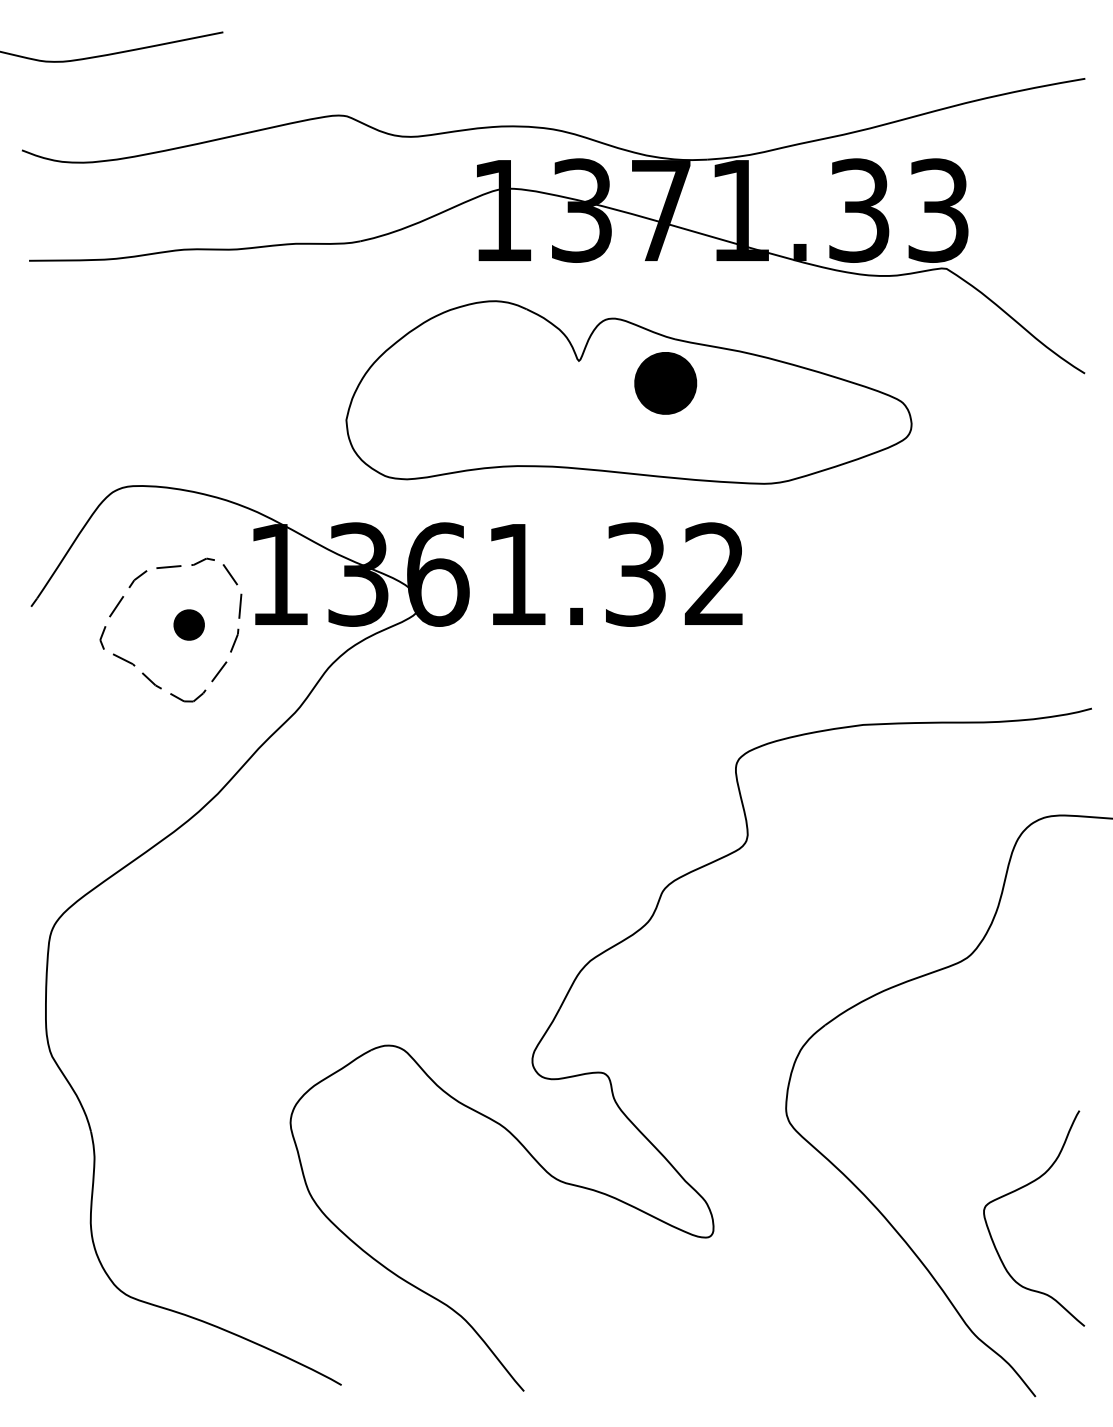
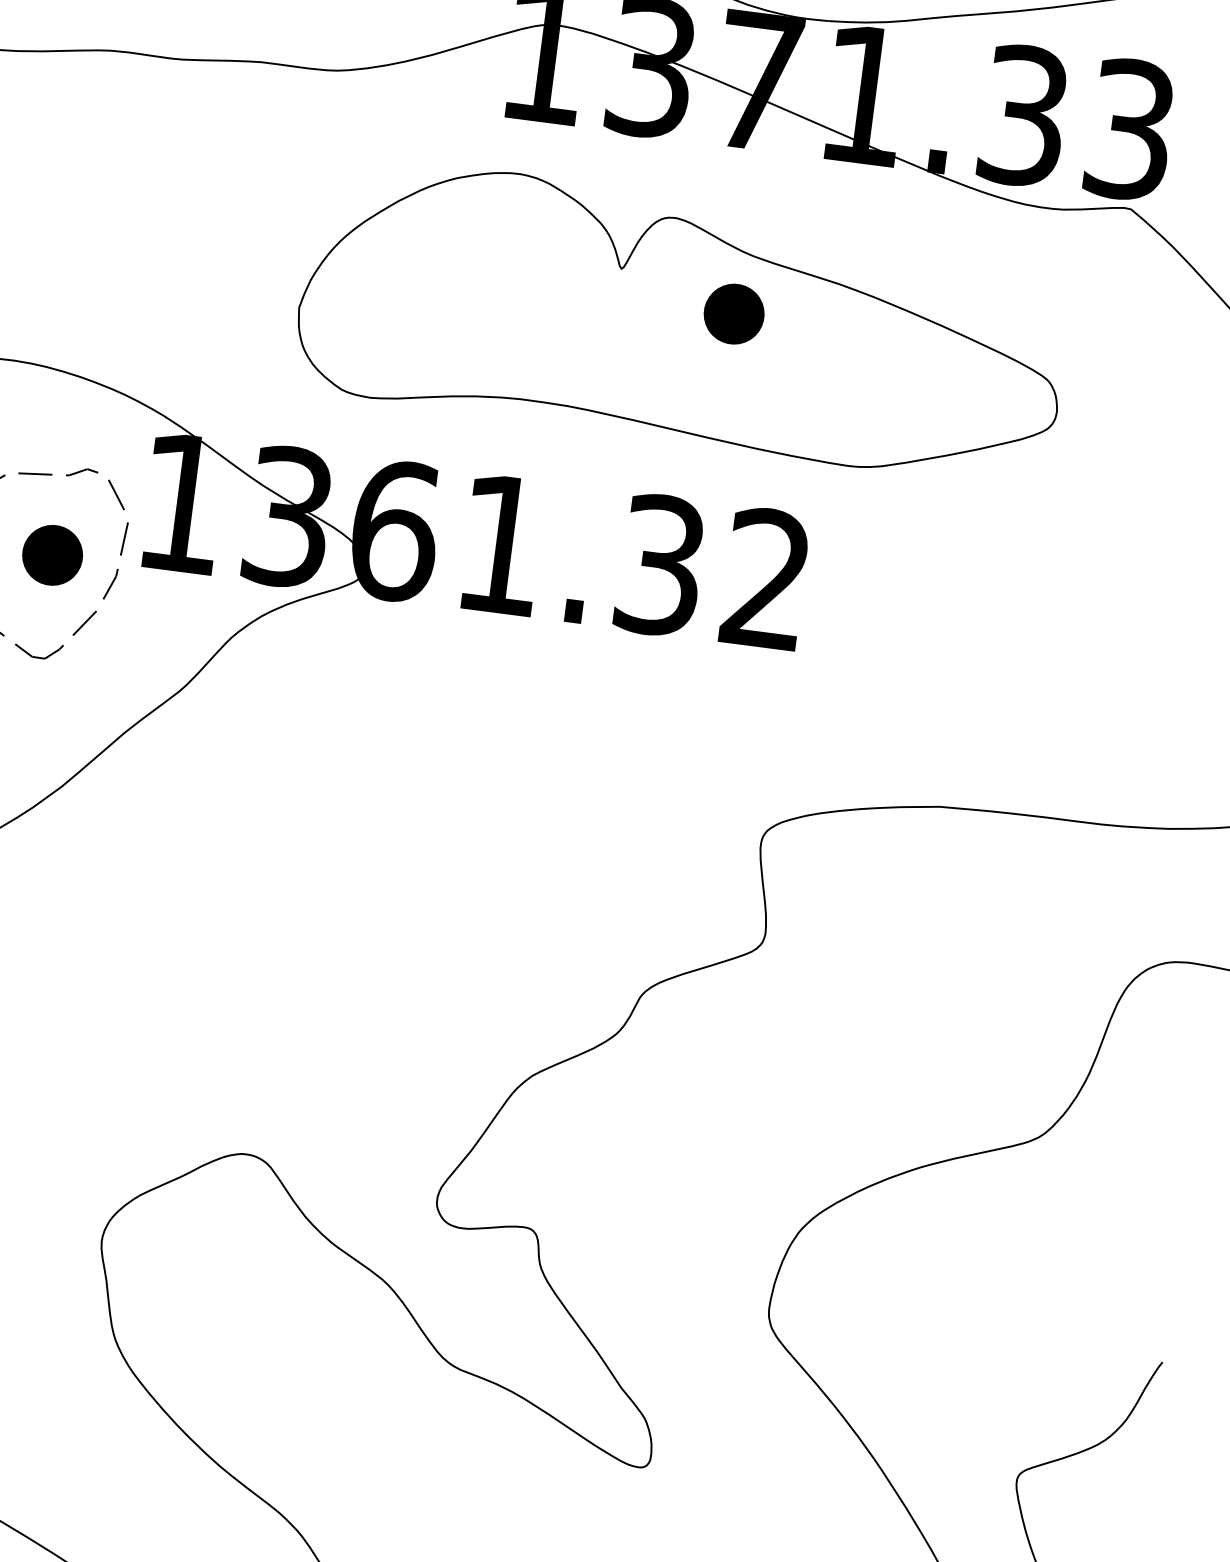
part: (665, 383) -> (733, 314), size x0.71
part: (188, 624) -> (51, 554), size x1.43

